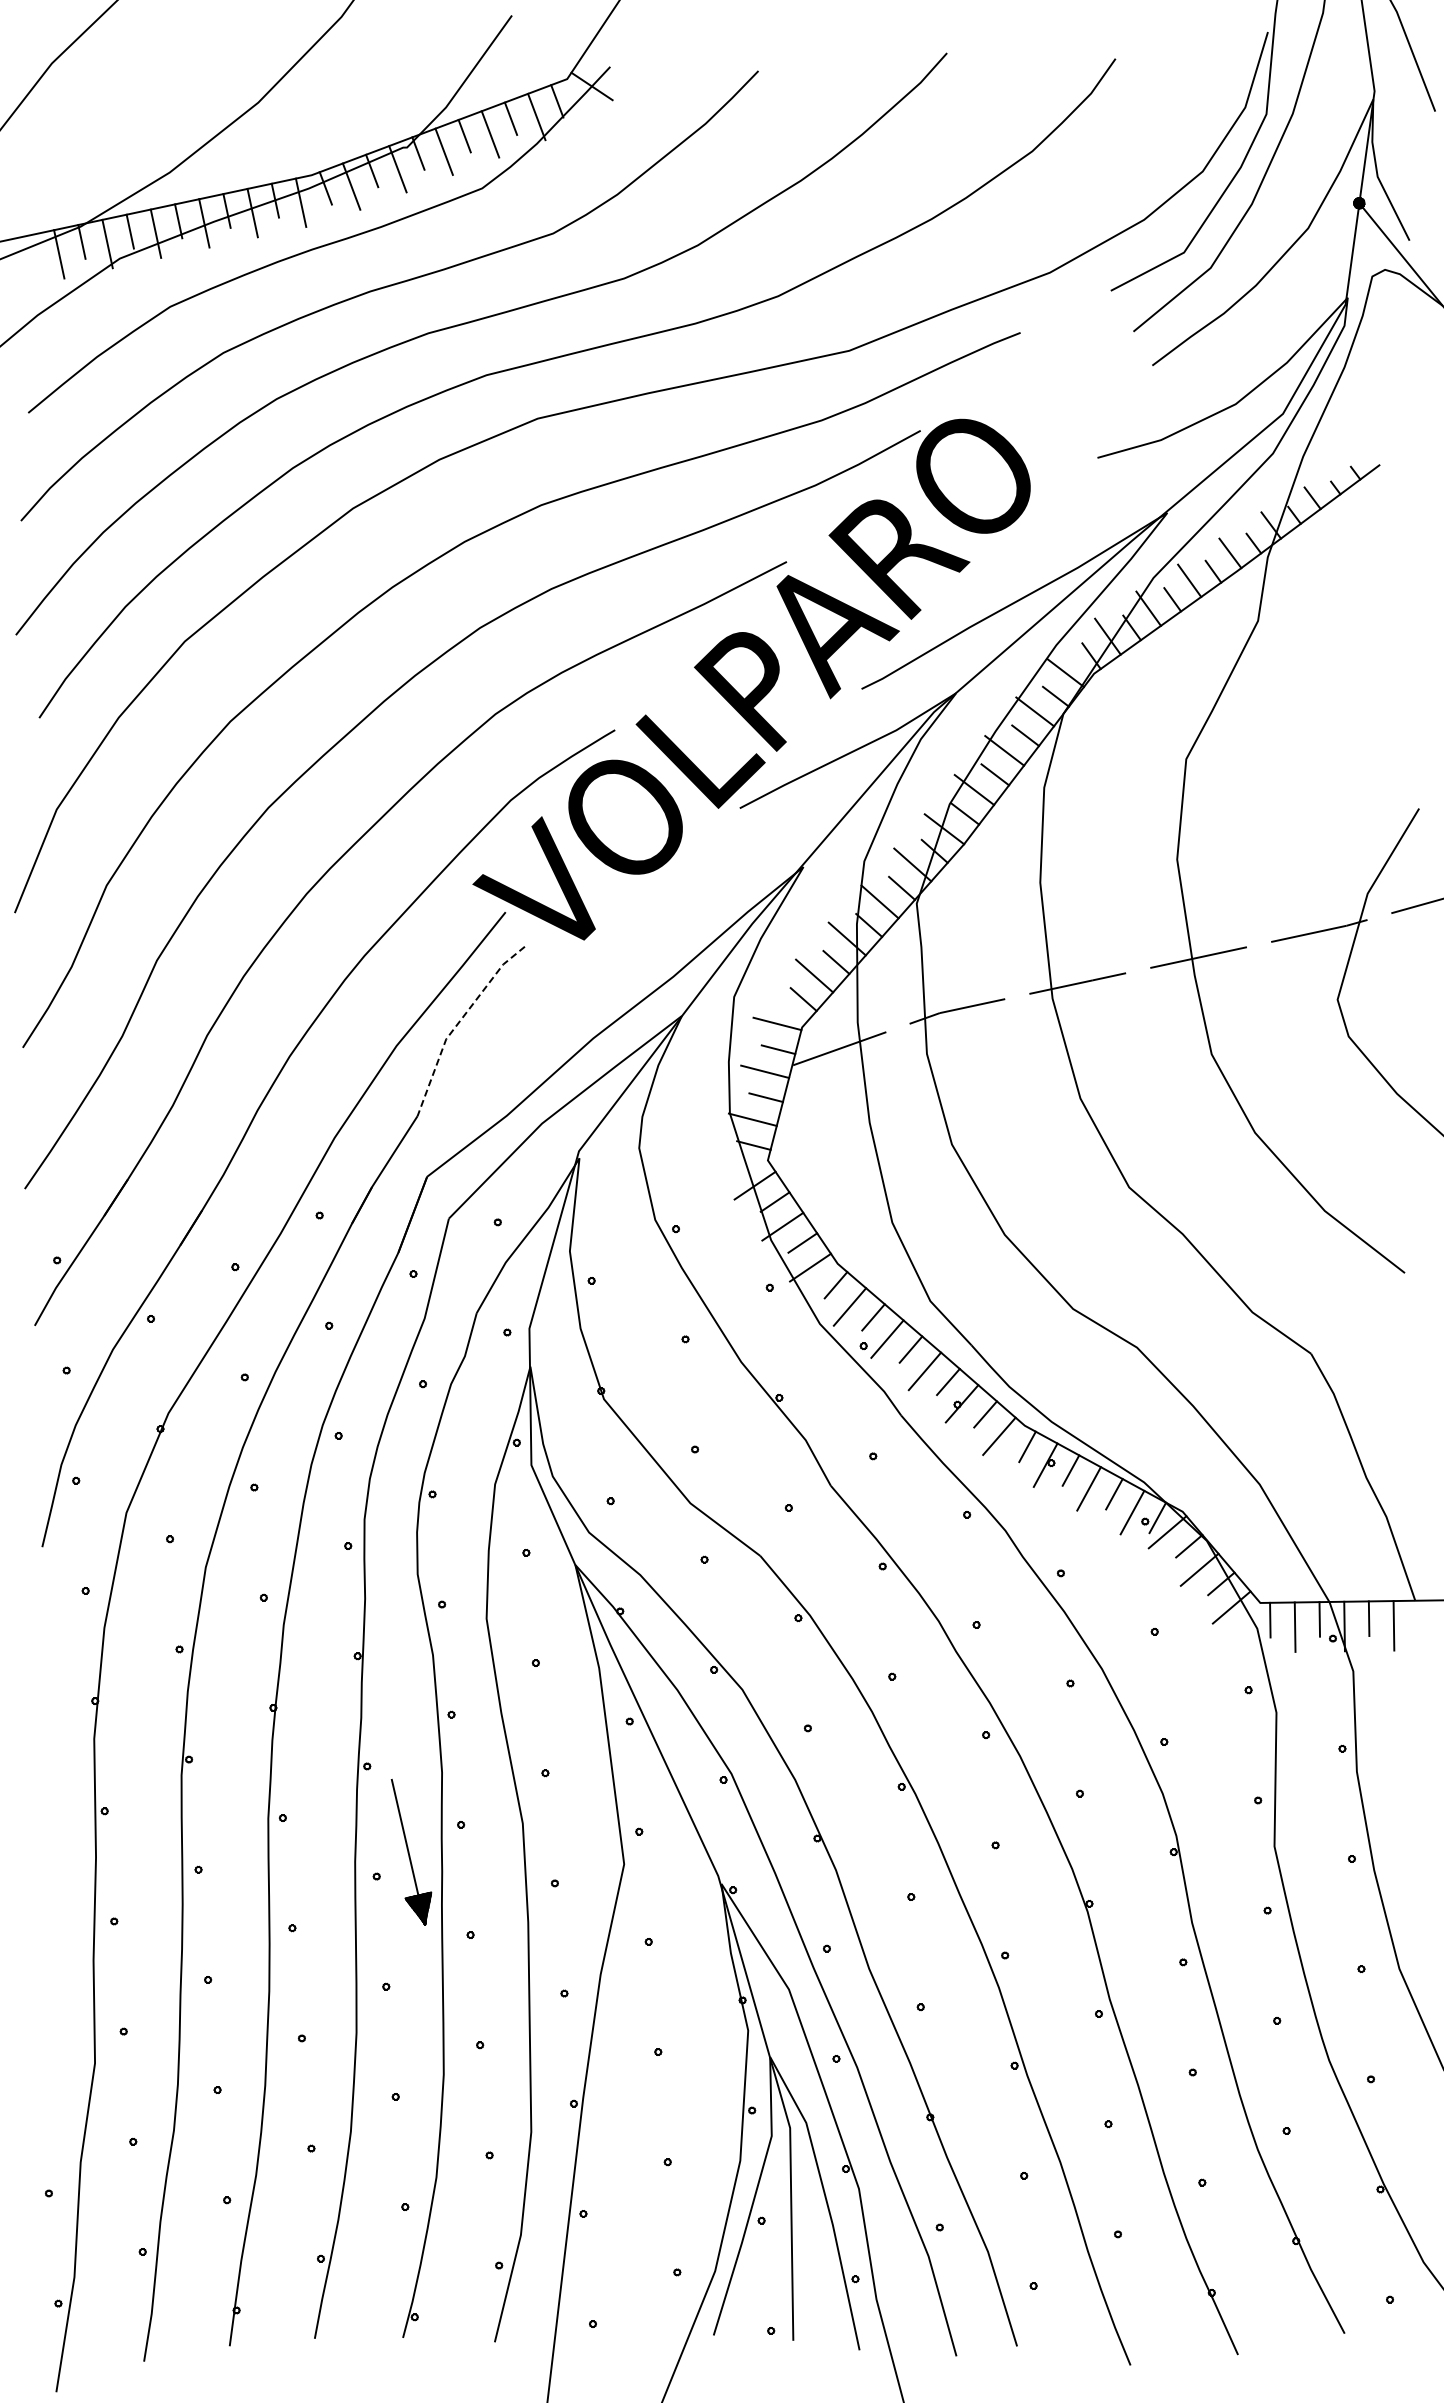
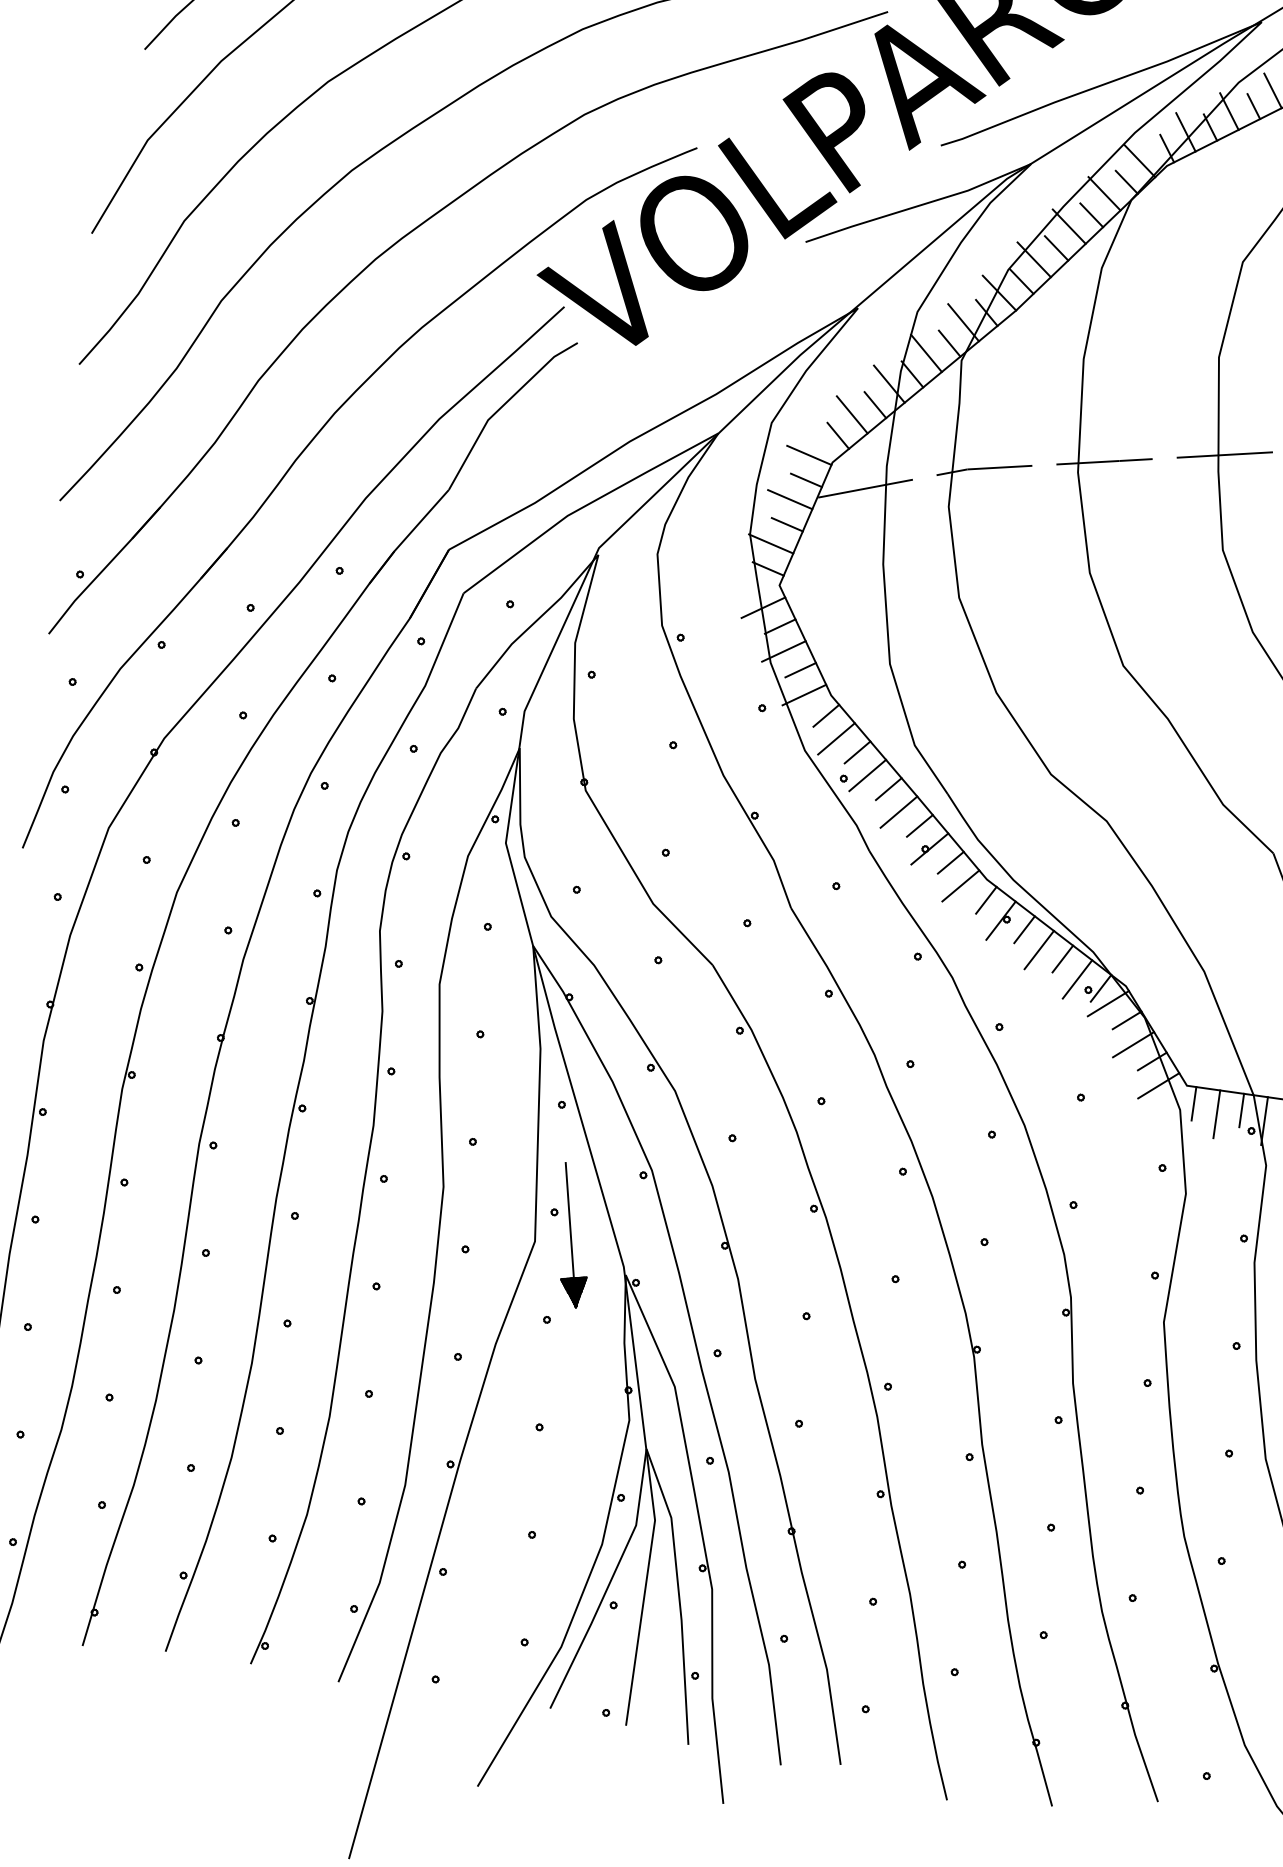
line: (458, 1023) -> (502, 406), dashed -> solid
part: (411, 1852) -> (573, 1235), moved

